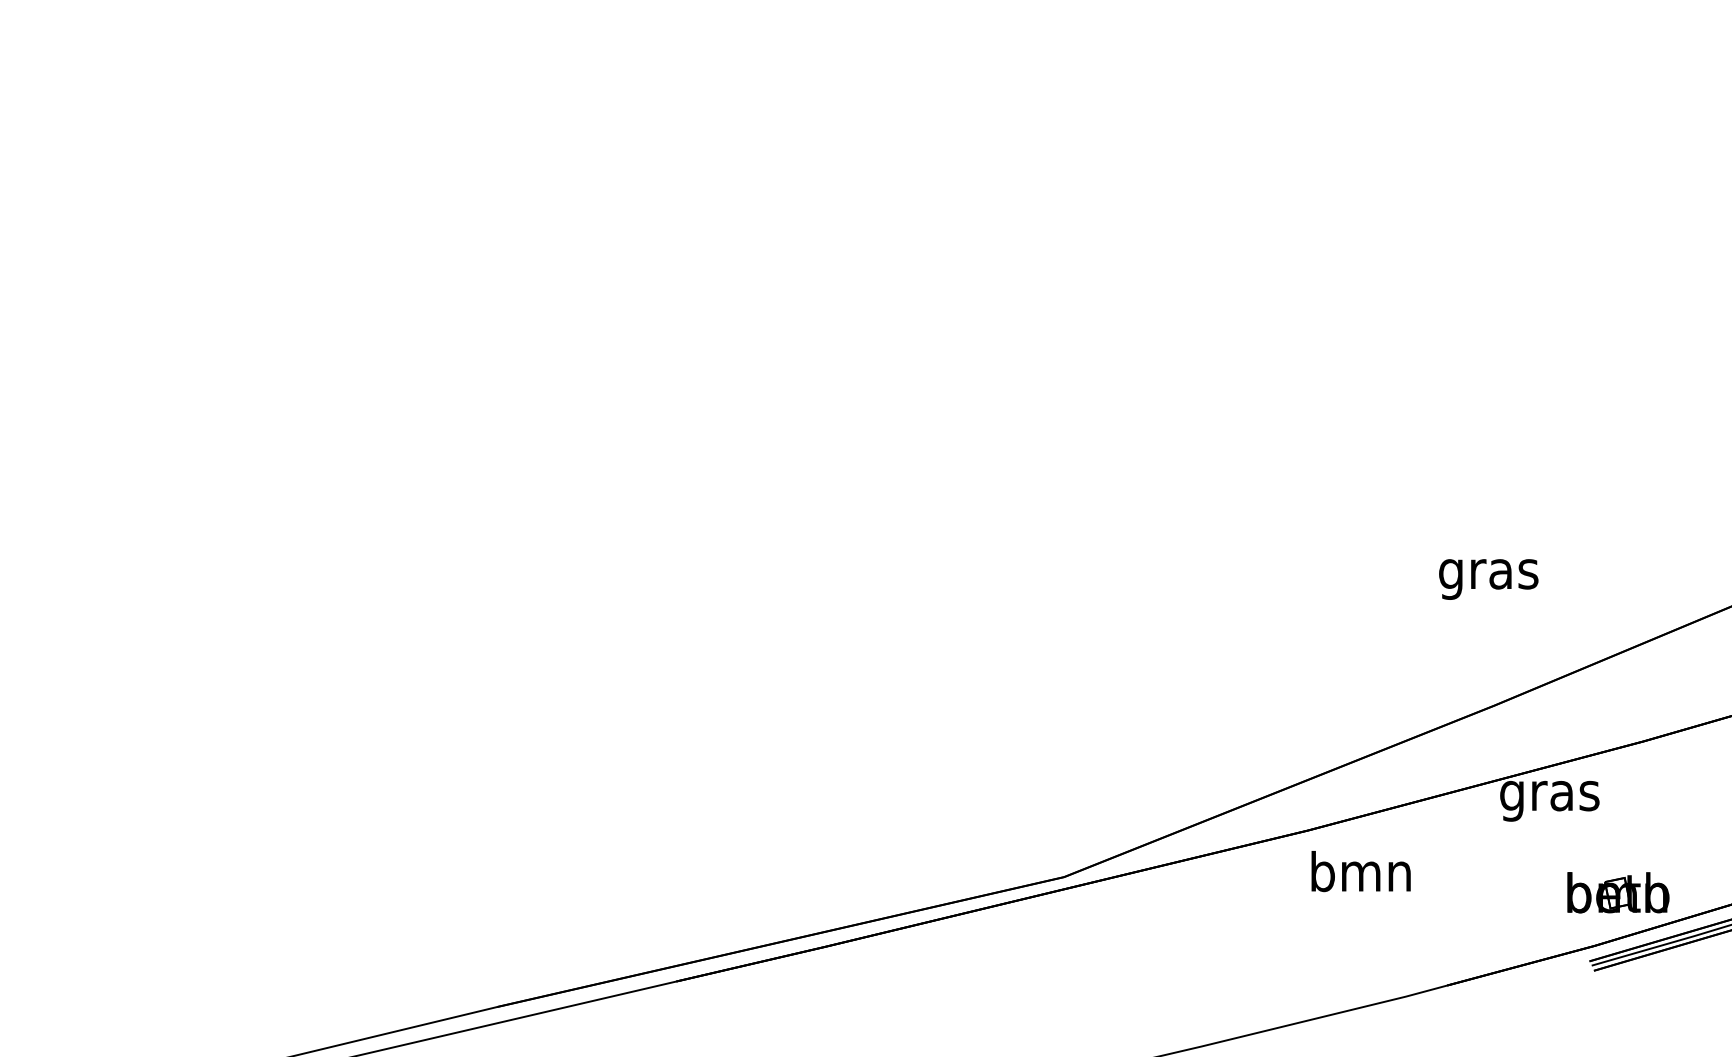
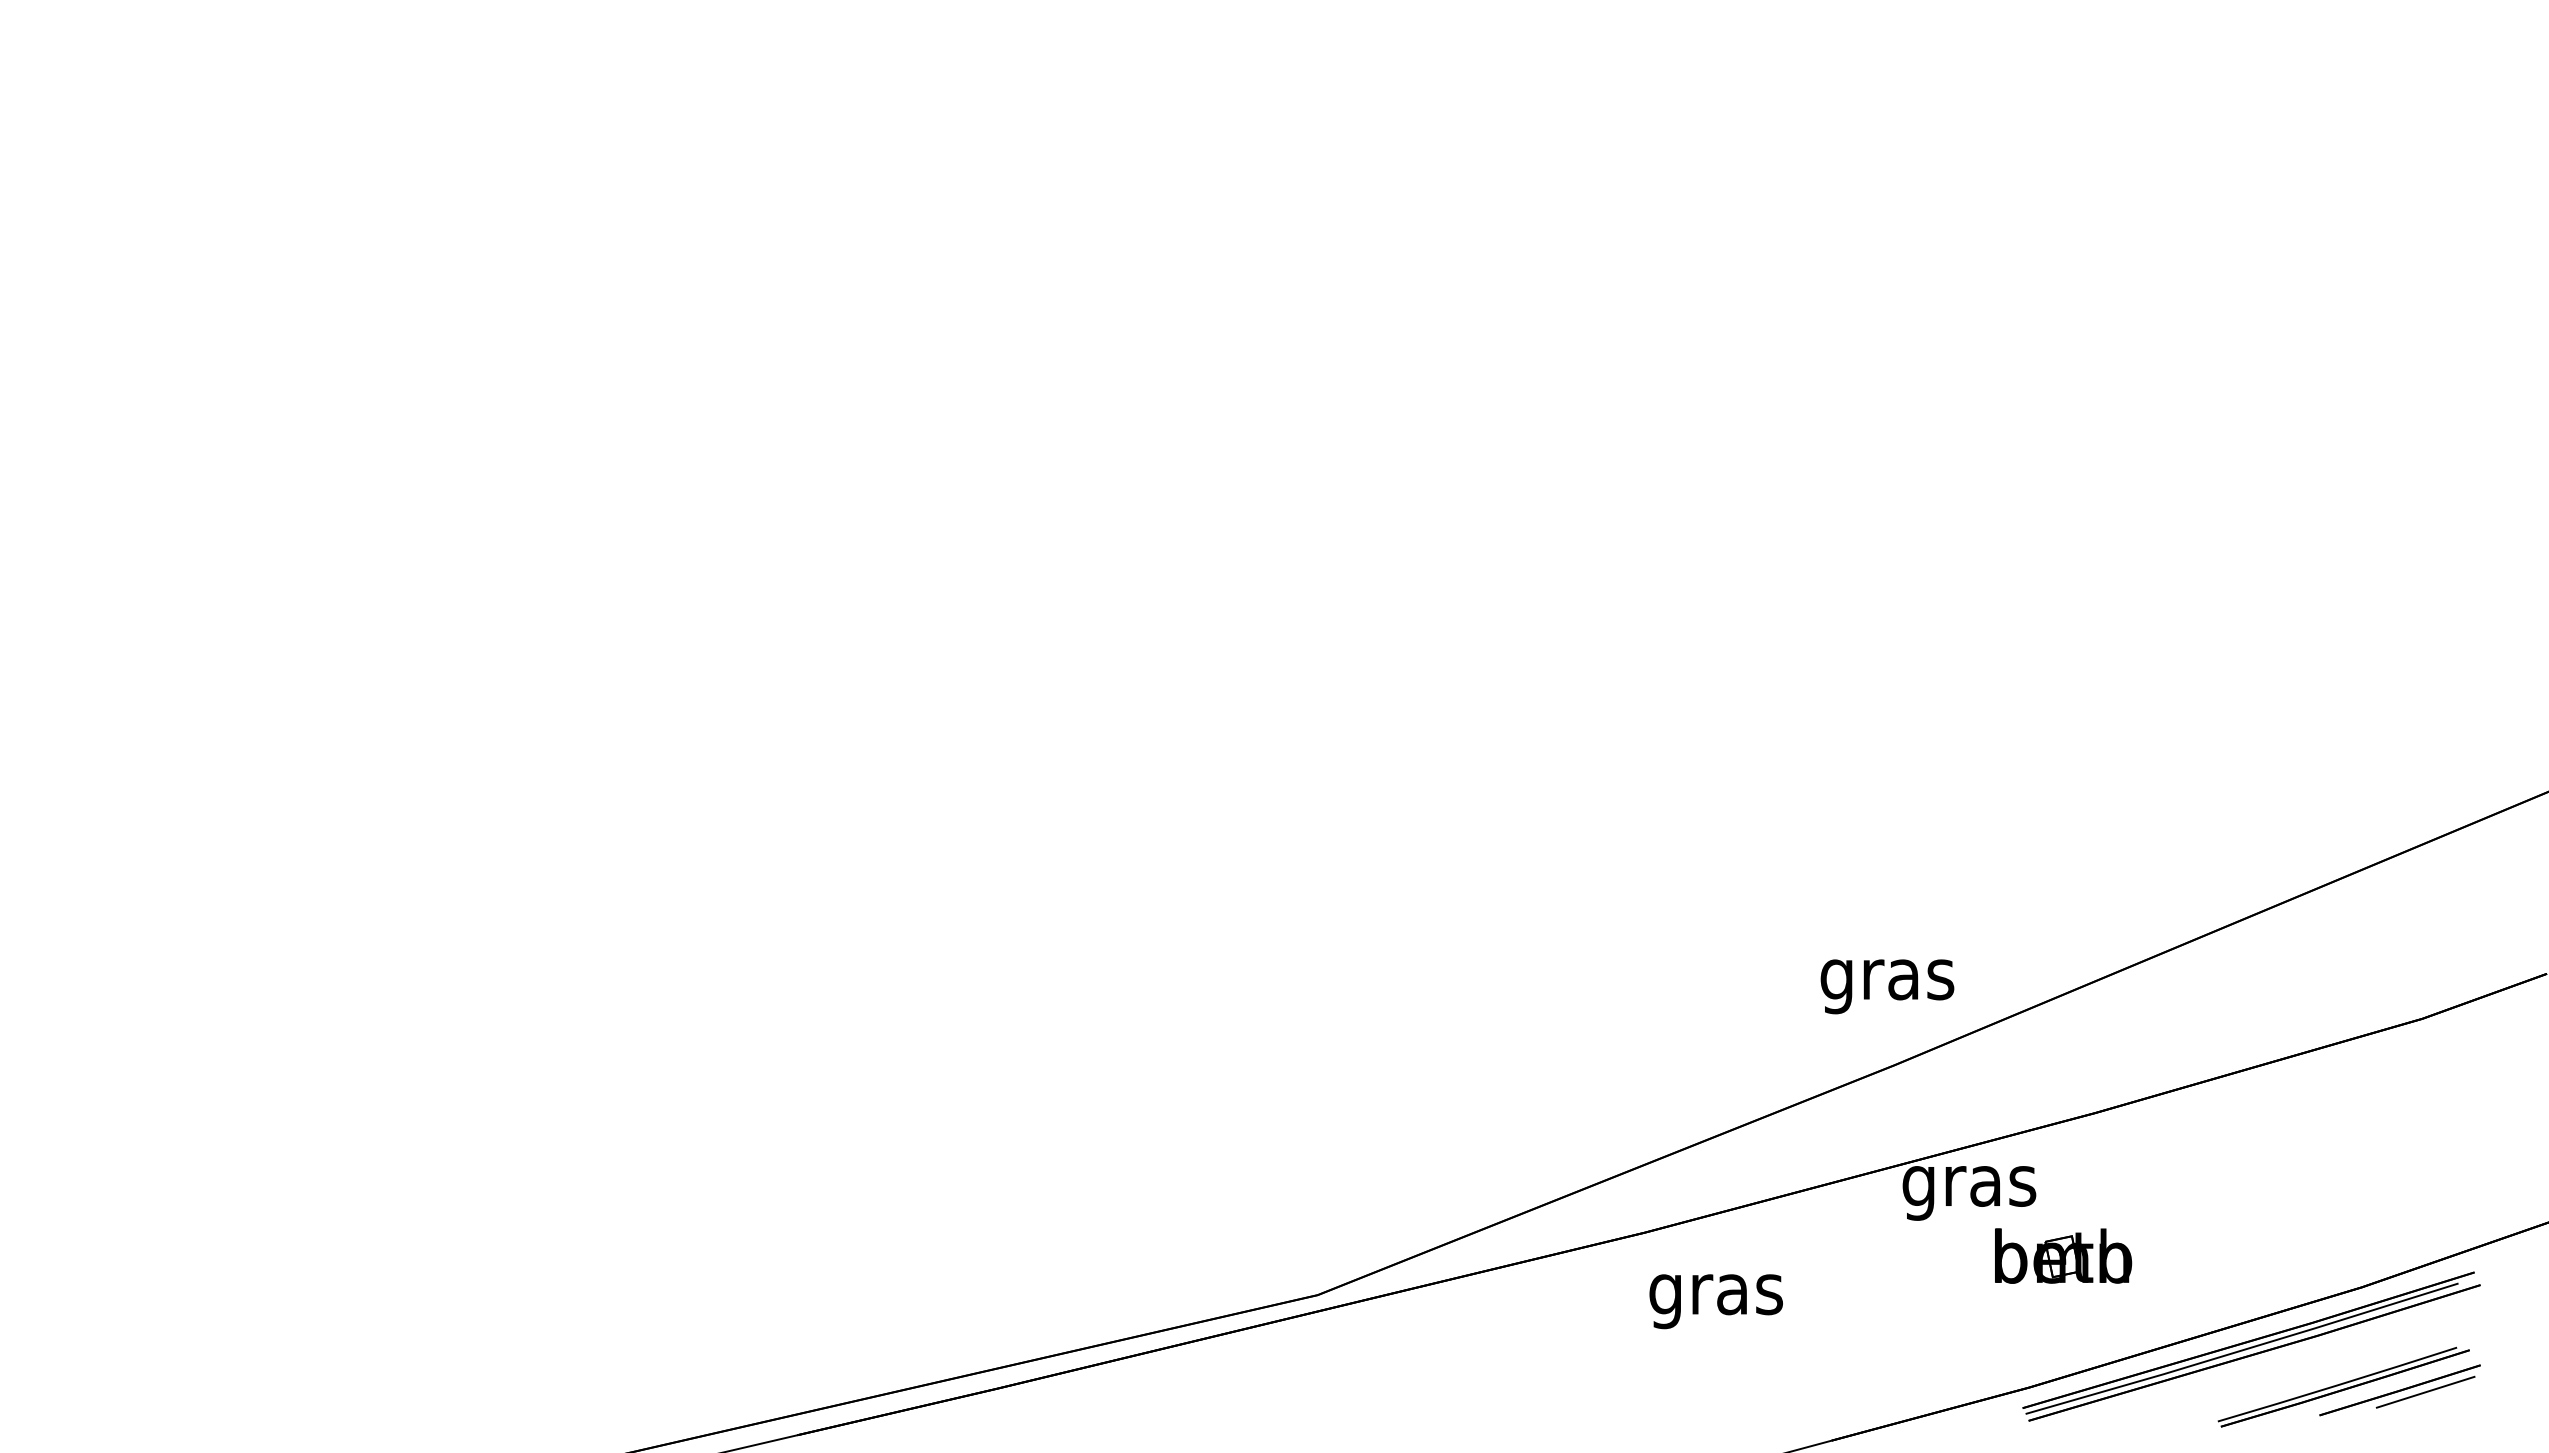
text: (1488, 579) -> (1887, 986), moved
text: (1360, 876) -> (1715, 1294), bmn -> gras
part: (1618, 892) -> (2063, 1255), moved

